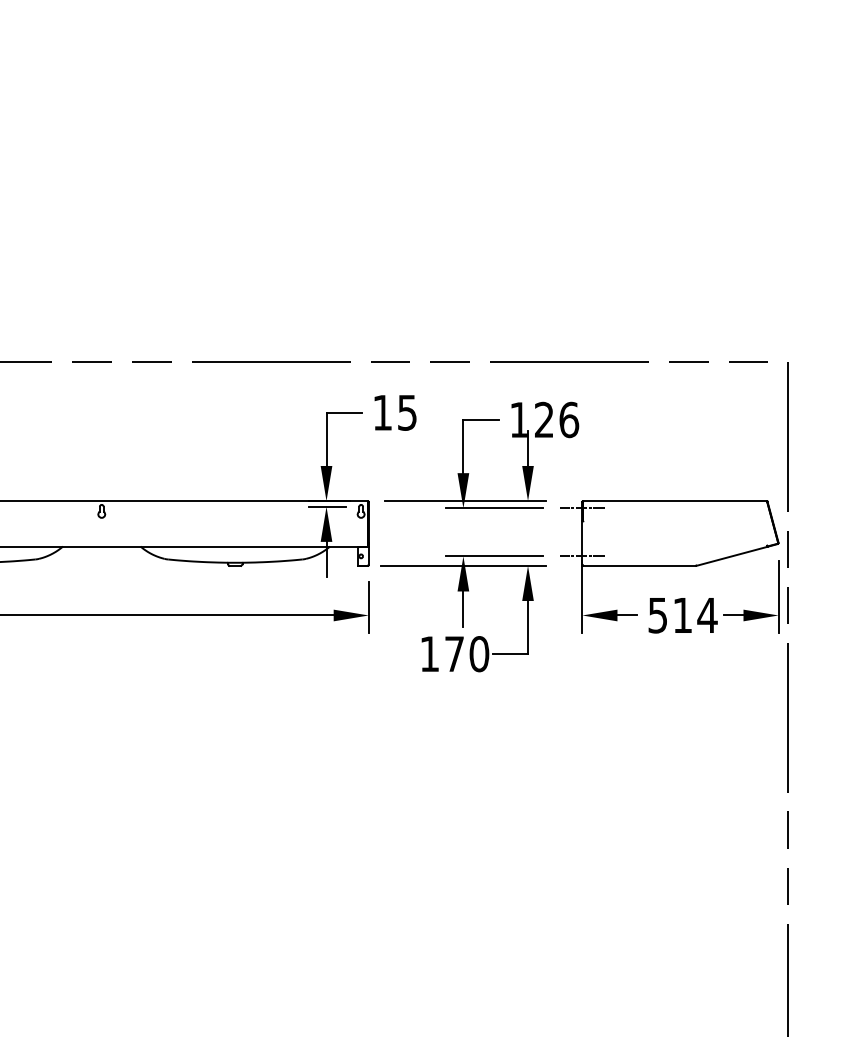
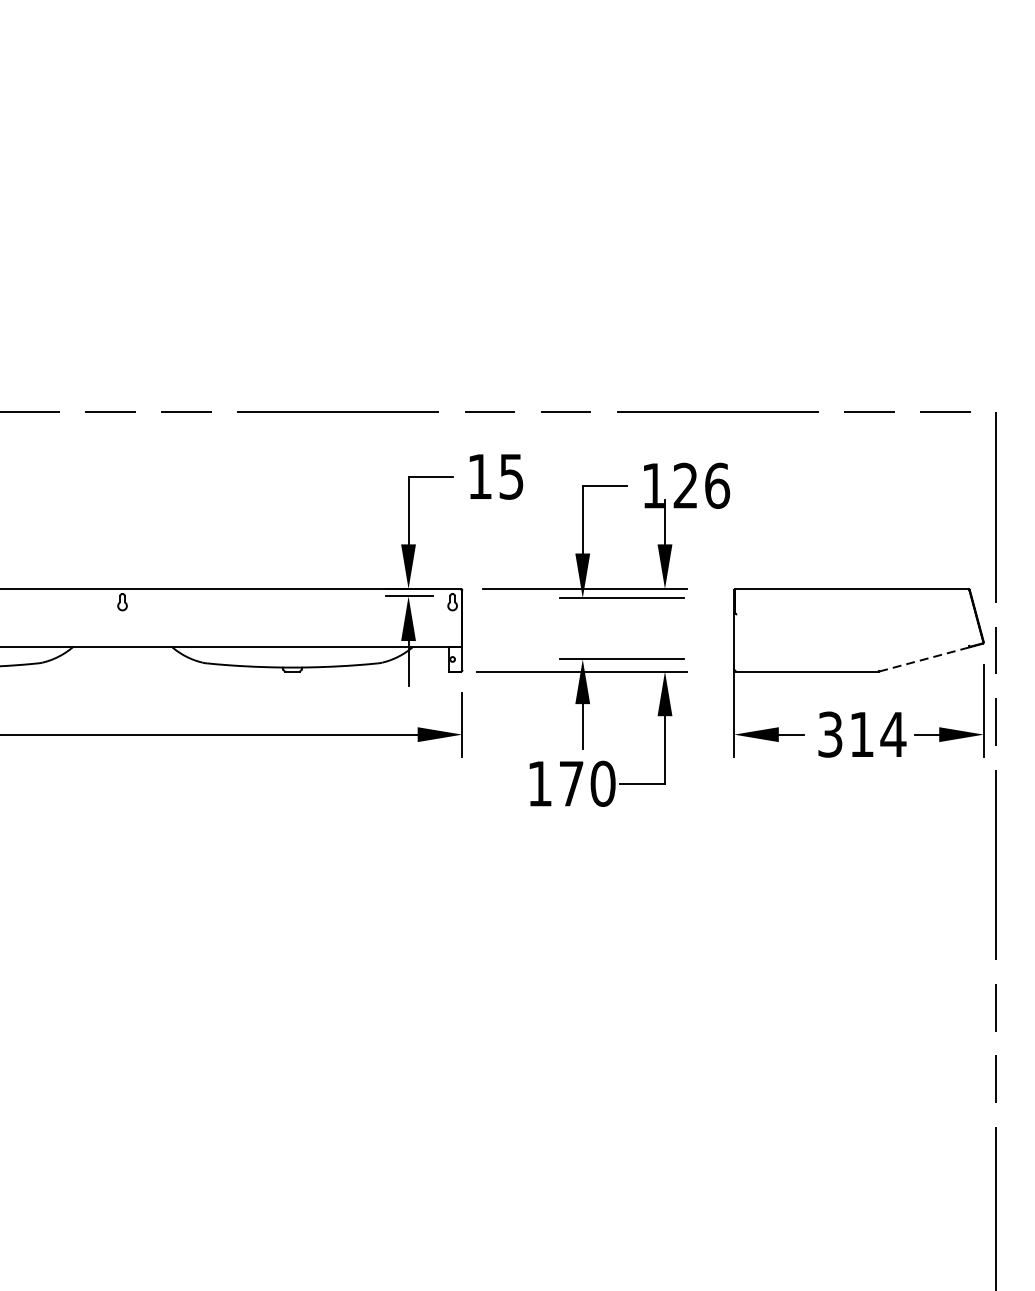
line: (582, 508) -> (734, 598), removed
line: (582, 556) -> (734, 659), removed
line: (731, 556) -> (923, 659), solid -> dashed
text: (658, 615) -> (831, 734), 514 -> 314

